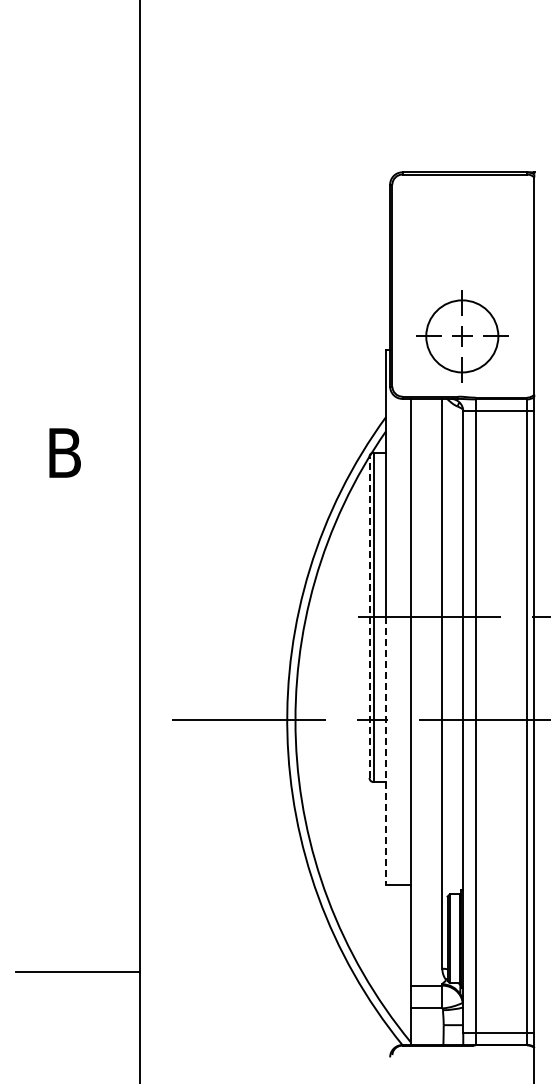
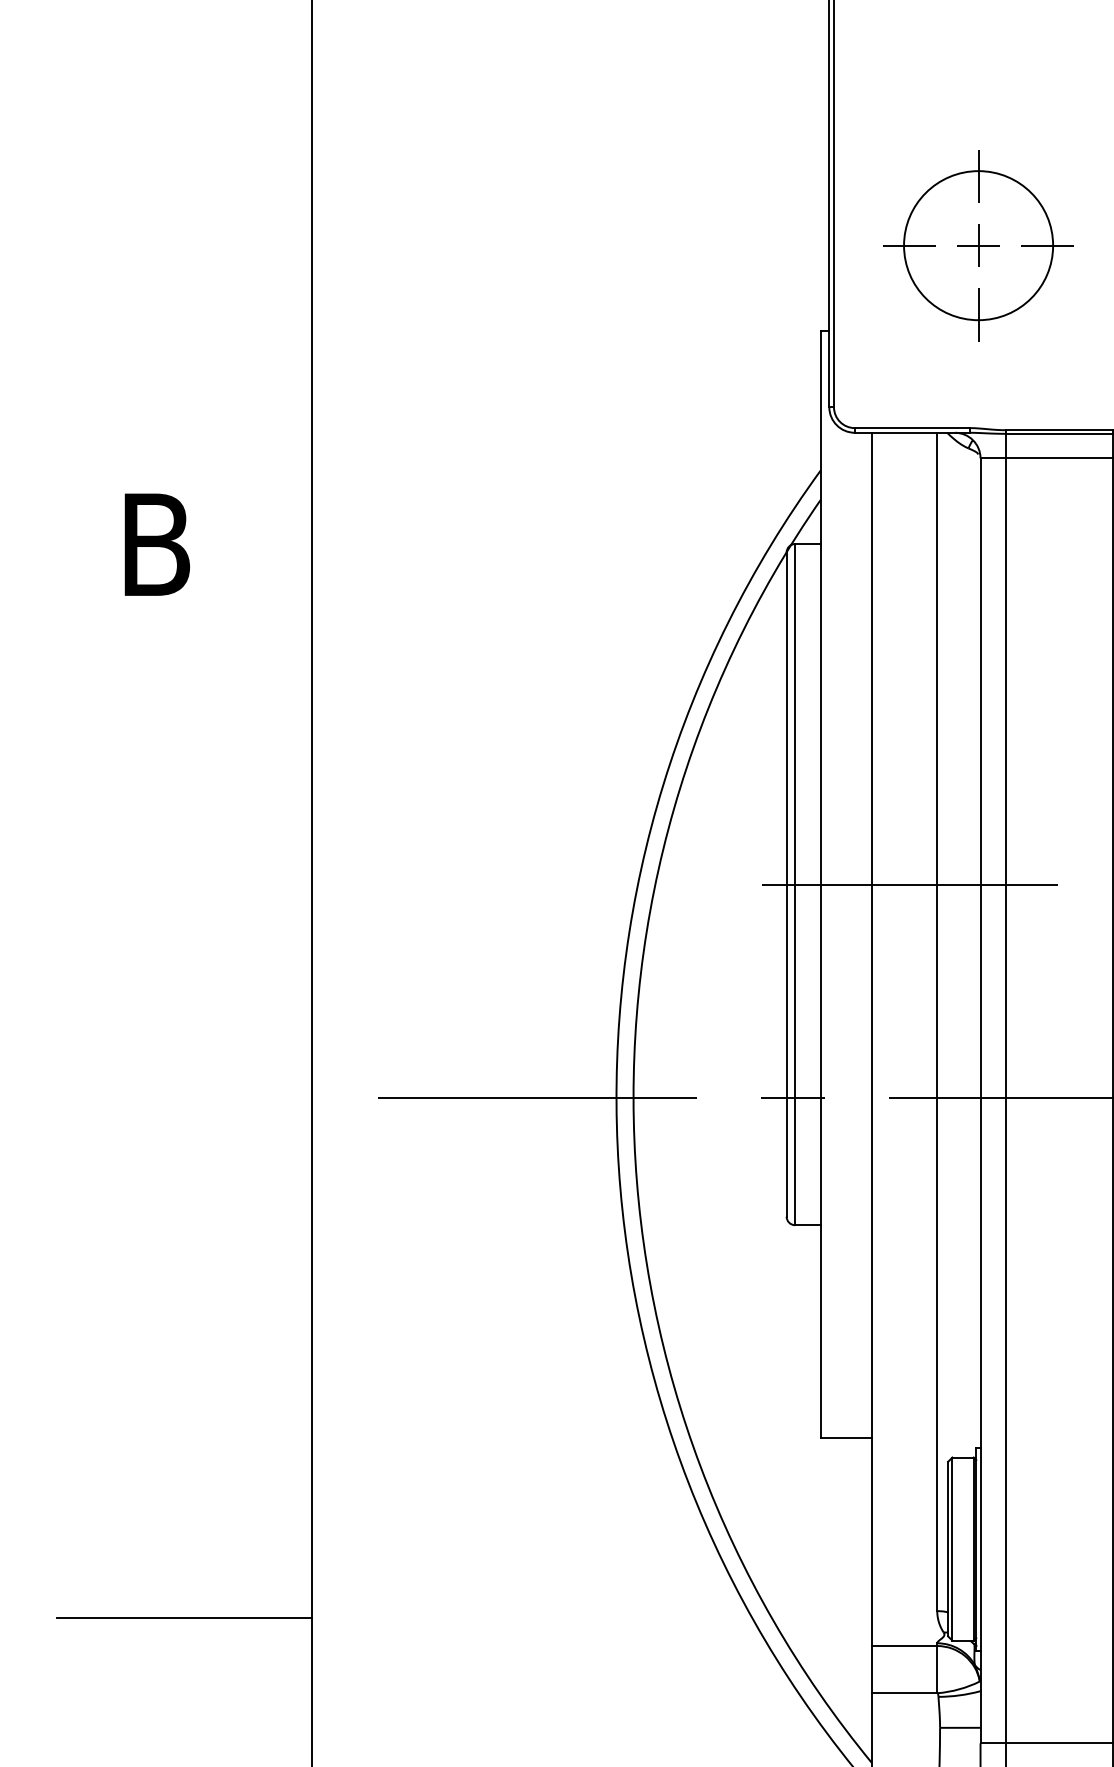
part: (462, 336) -> (978, 245), moved
line: (369, 617) -> (786, 884), dashed -> solid
line: (386, 751) -> (821, 1161), dashed -> solid

